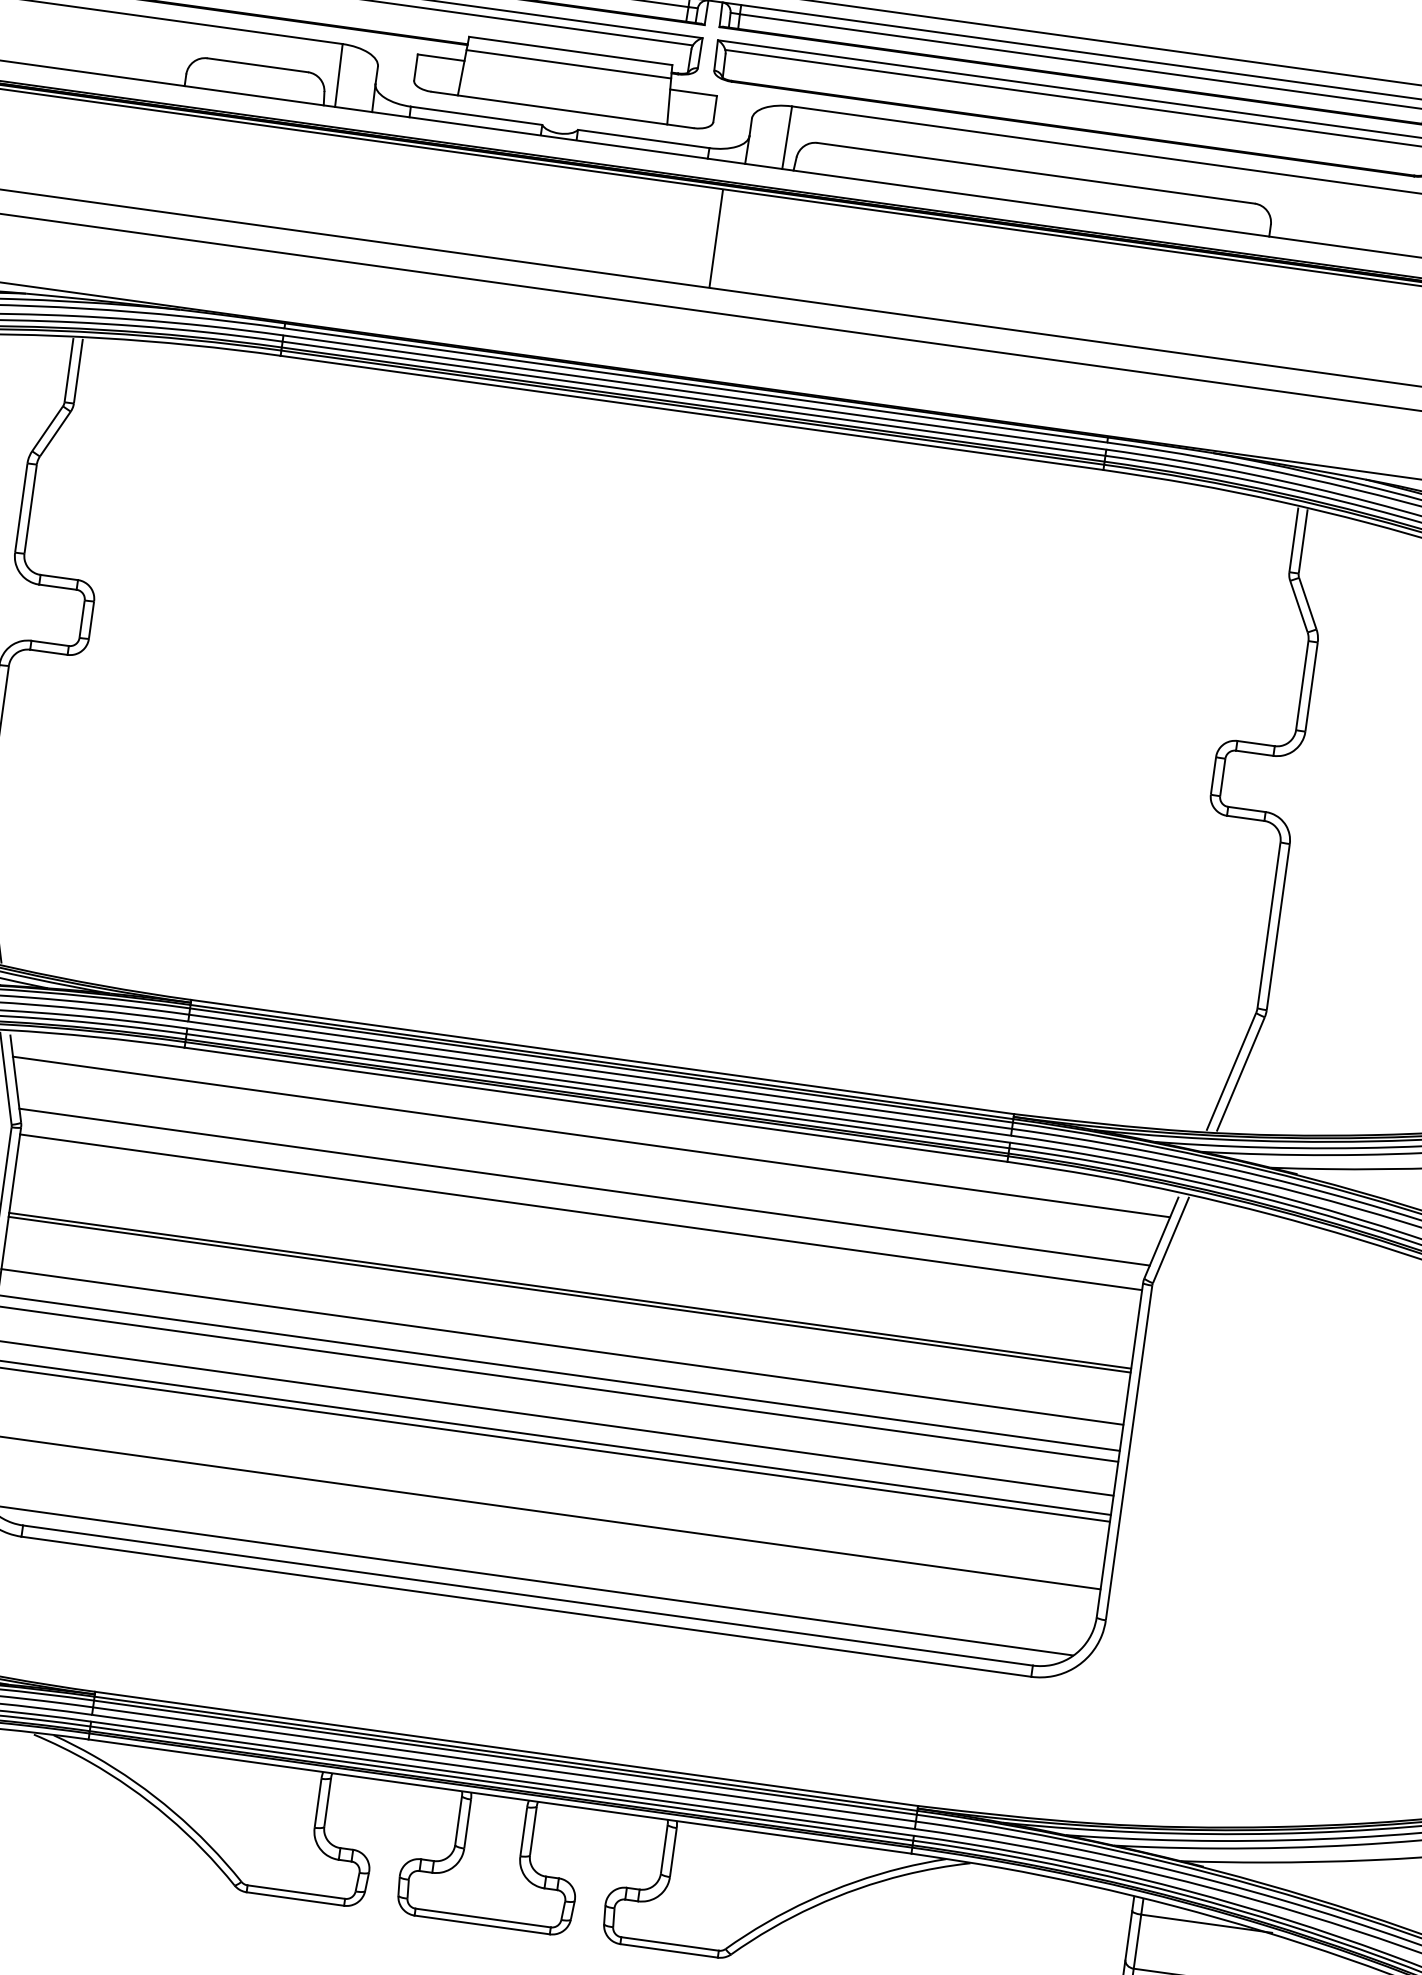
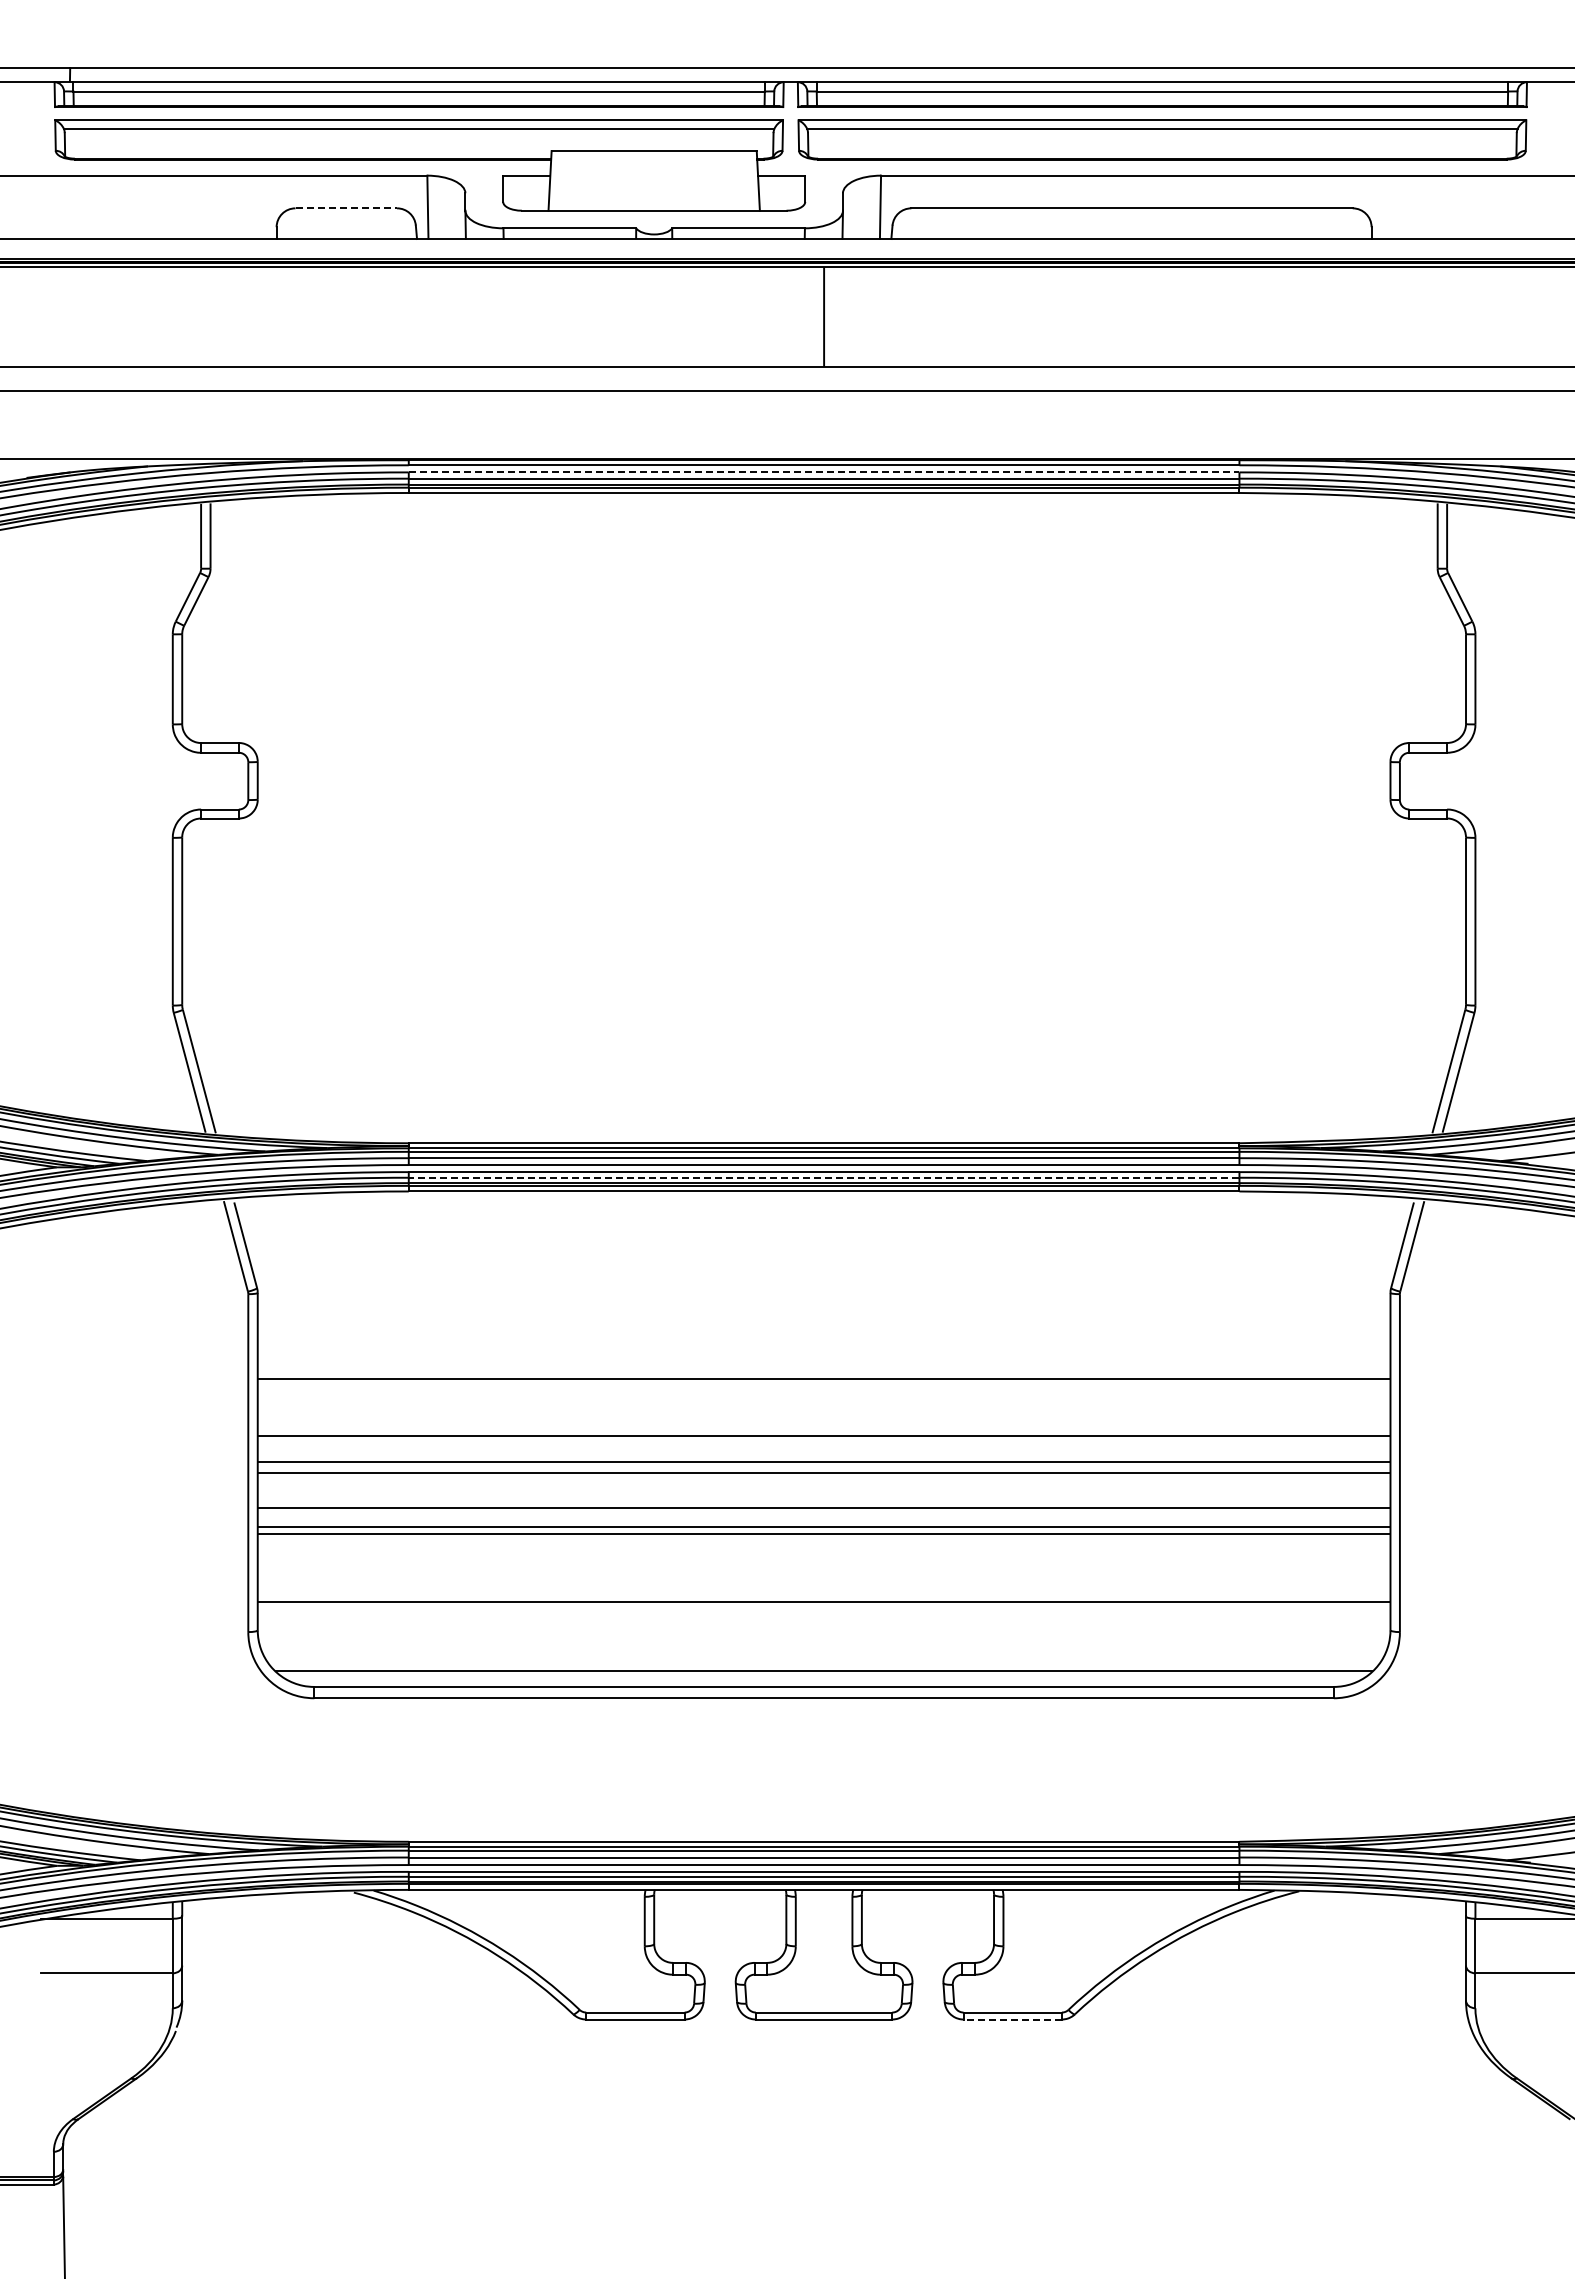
line: (568, 64) -> (653, 164), removed
line: (258, 65) -> (346, 208), solid -> dashed
line: (695, 392) -> (824, 472), solid -> dashed
line: (597, 1090) -> (823, 1177), solid -> dashed
line: (590, 1137) -> (823, 1224), removed
line: (584, 1186) -> (823, 1274), removed
line: (580, 1212) -> (823, 1300), removed
line: (569, 1294) -> (823, 1383), removed
line: (668, 1950) -> (1012, 2019), solid -> dashed

